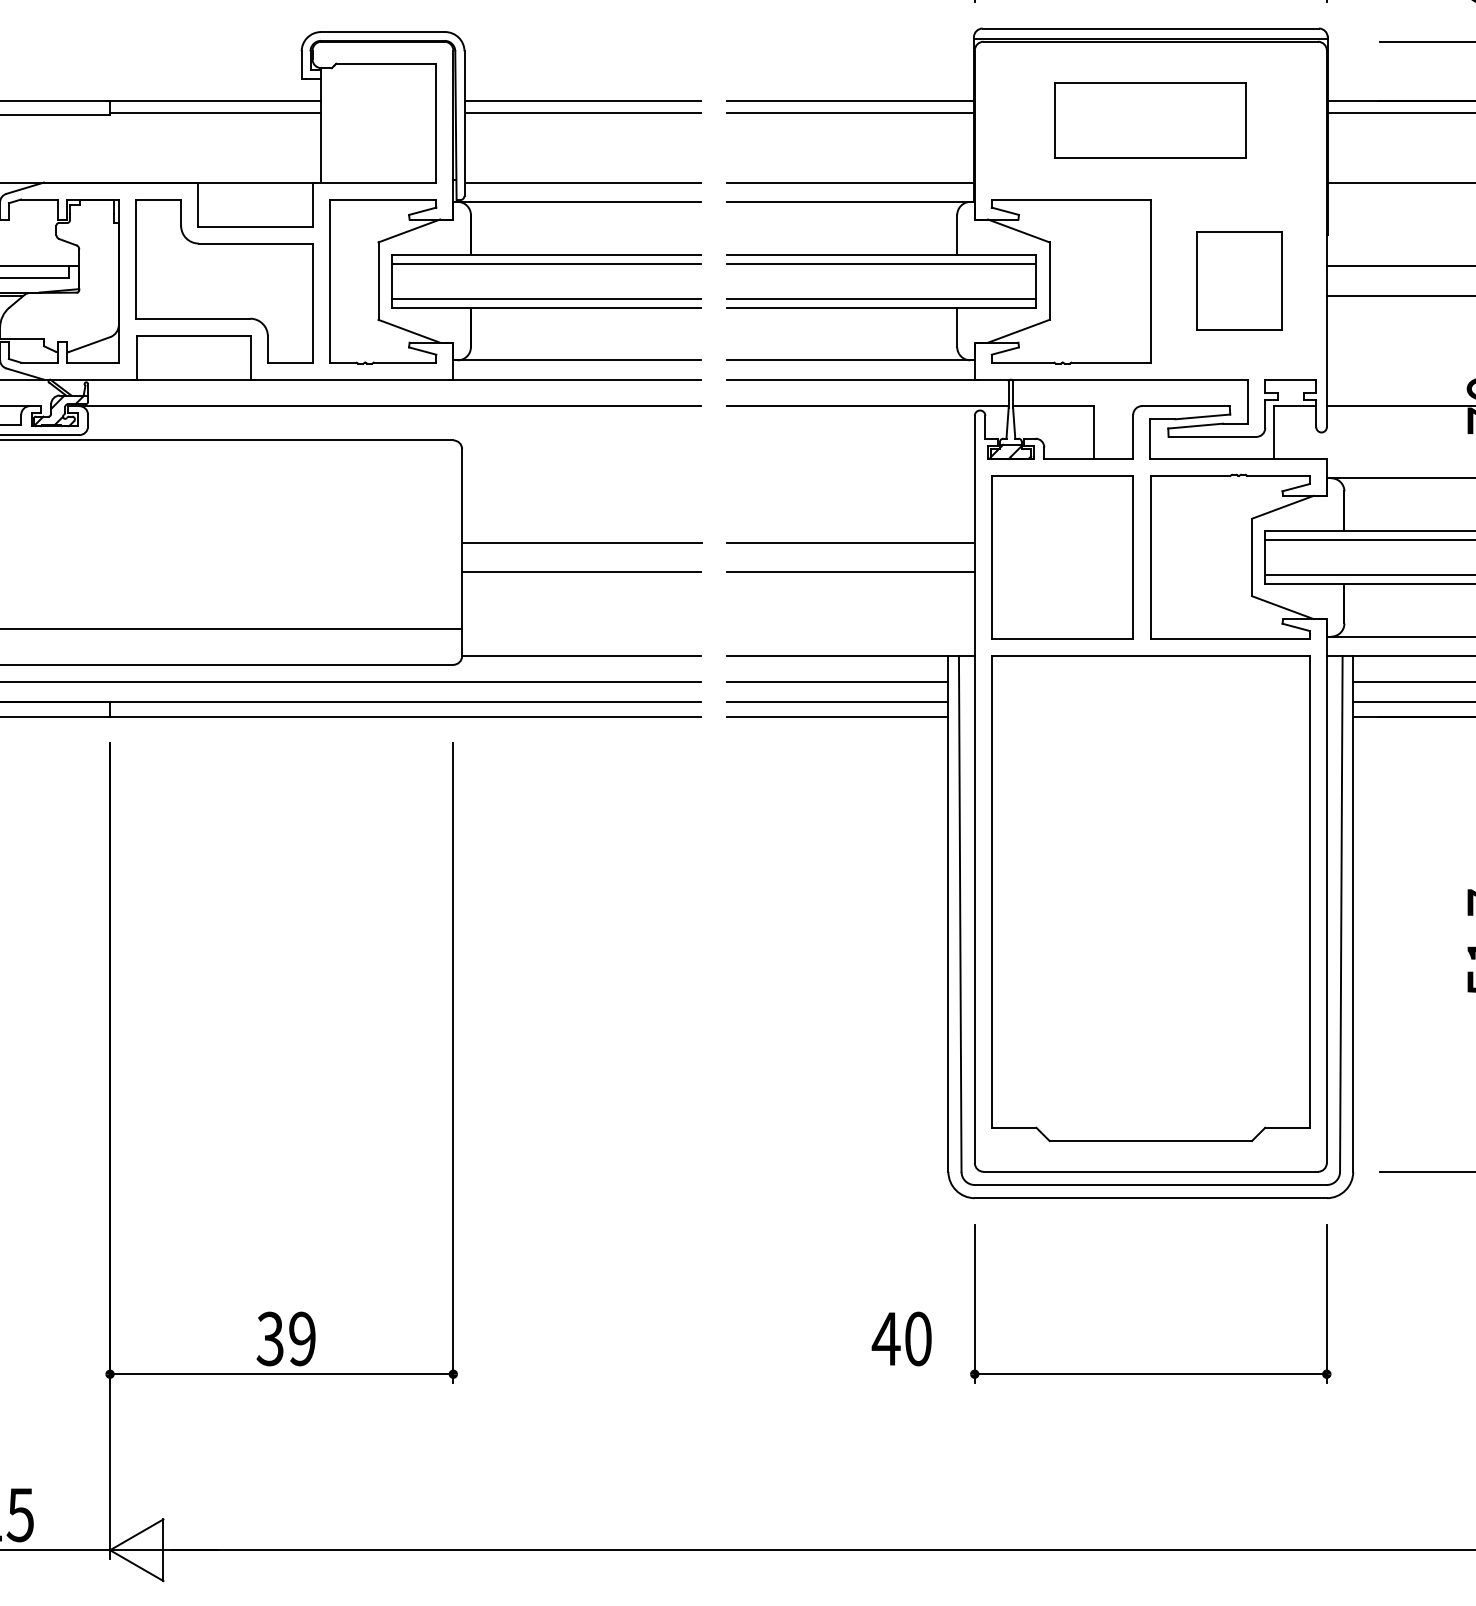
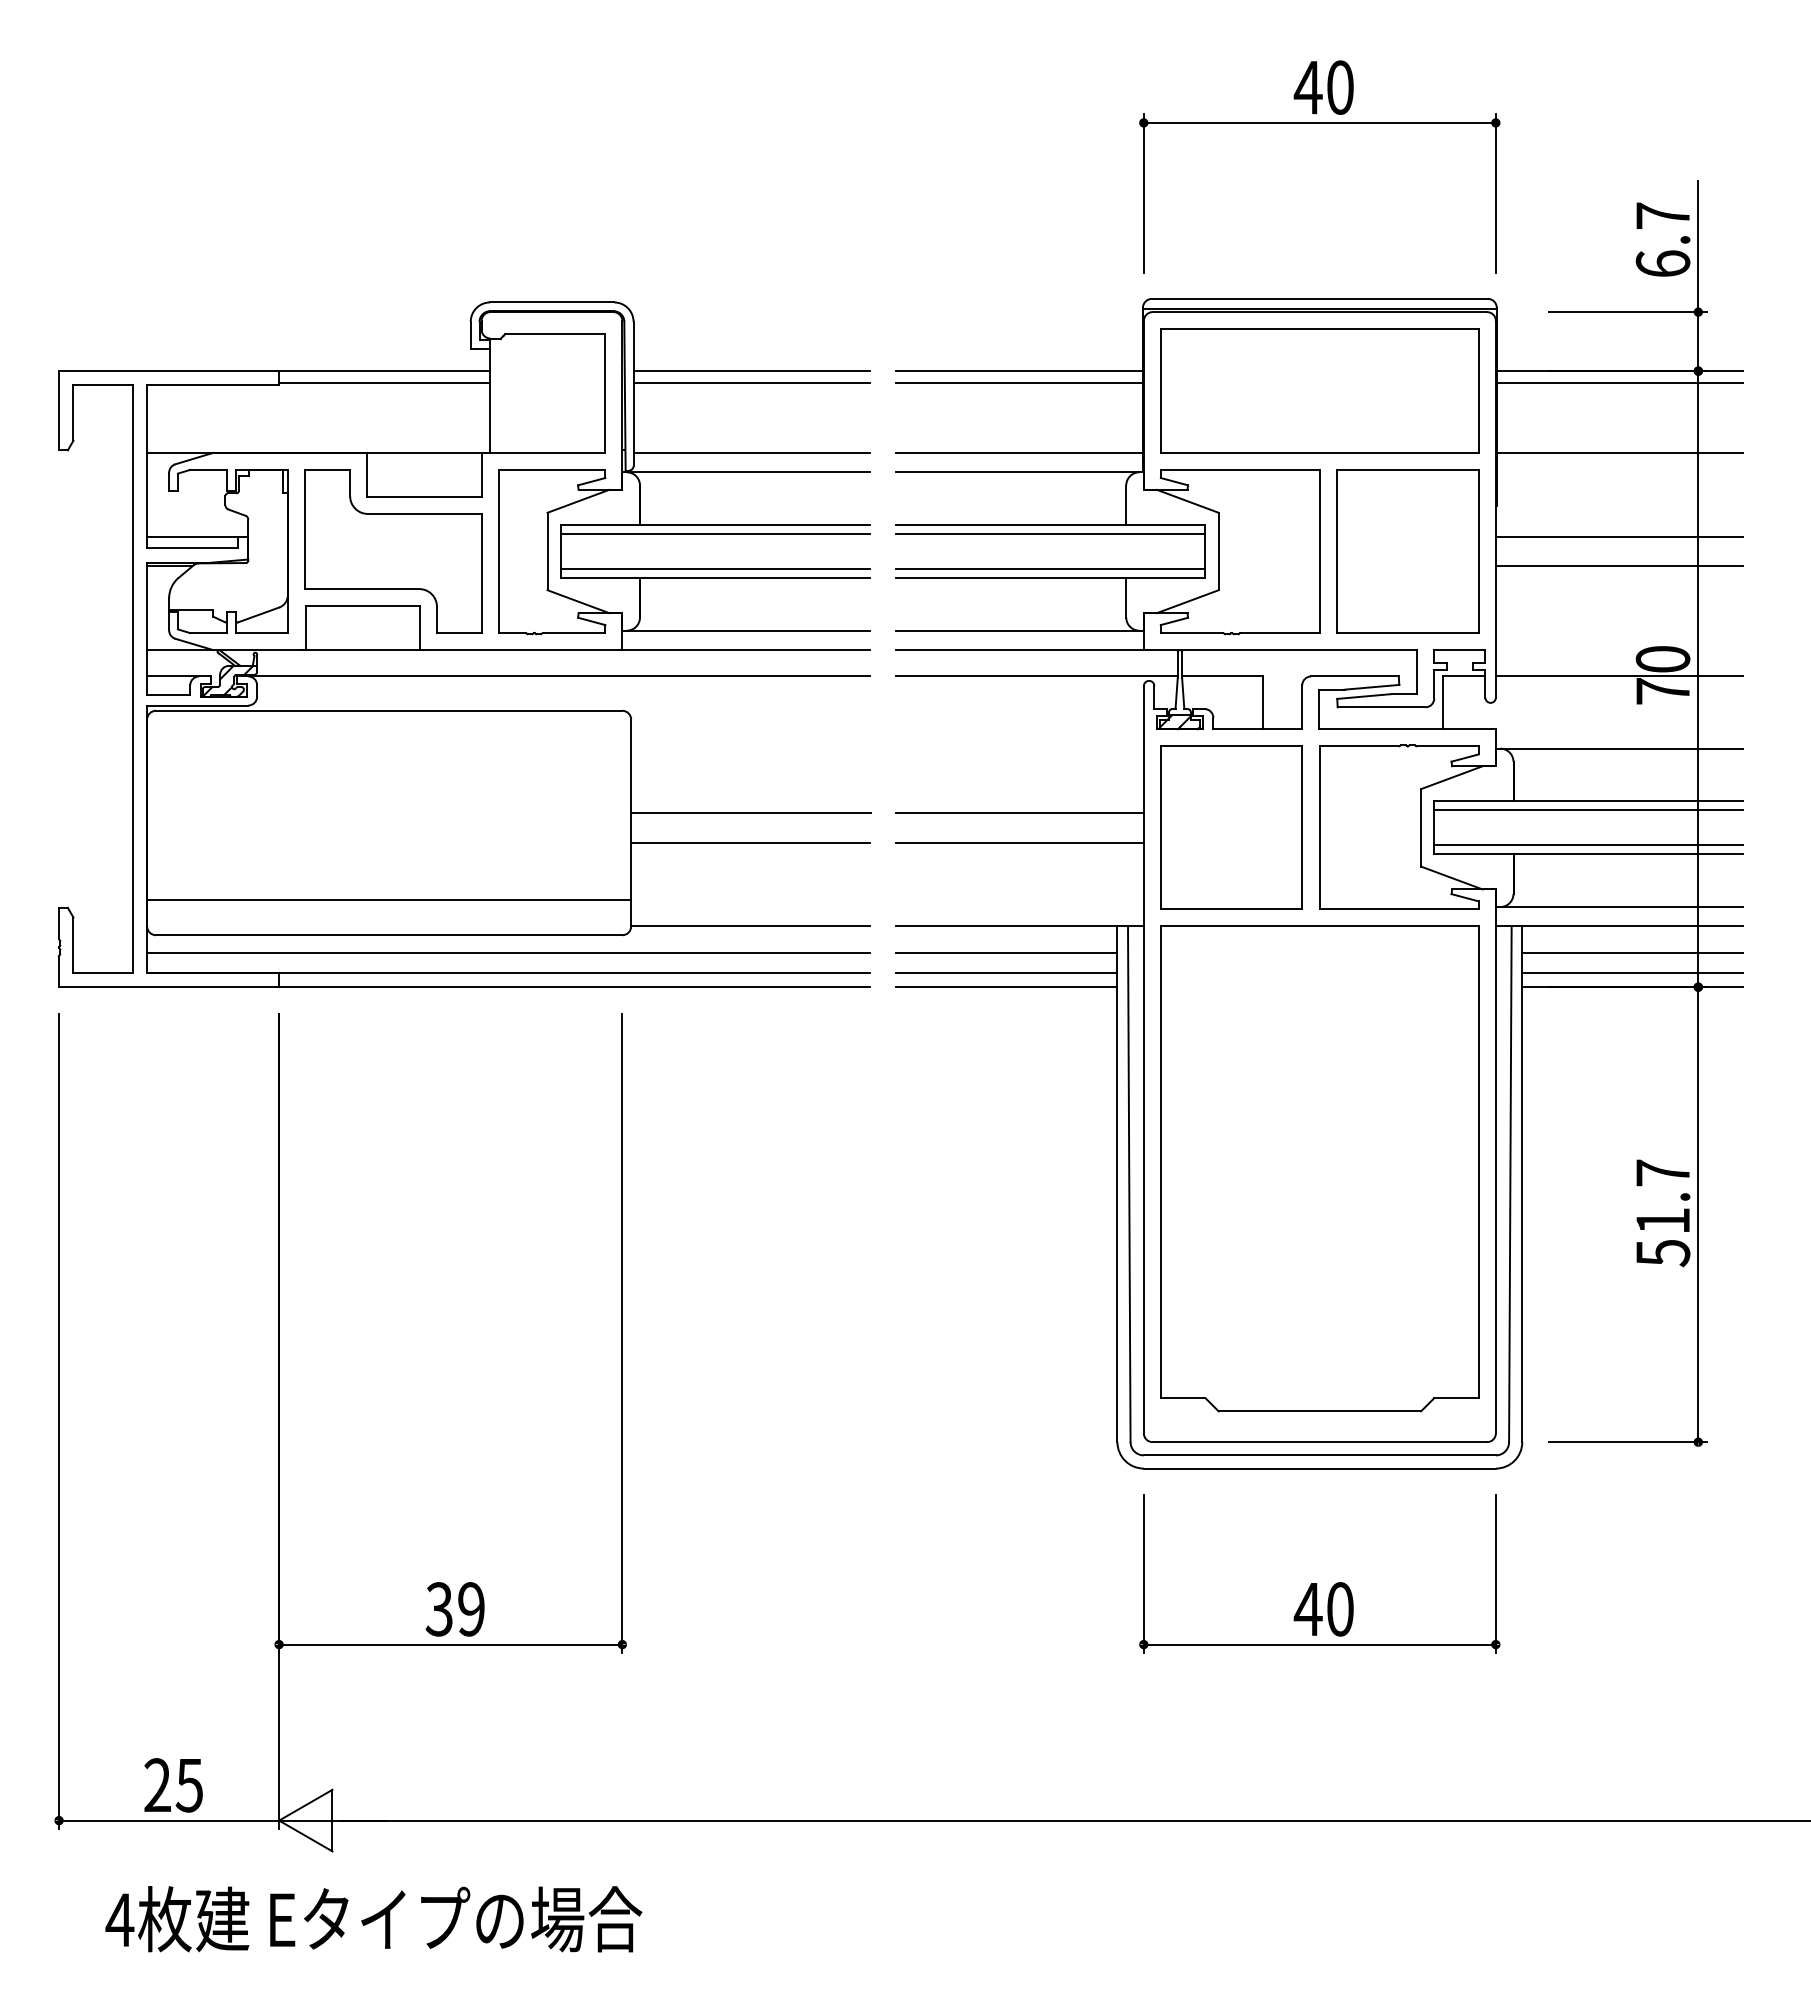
part: (1150, 120) -> (1319, 390), size x1.67
part: (1238, 281) -> (1407, 551), size x1.67
text: (901, 1339) -> (1323, 1609), moved

